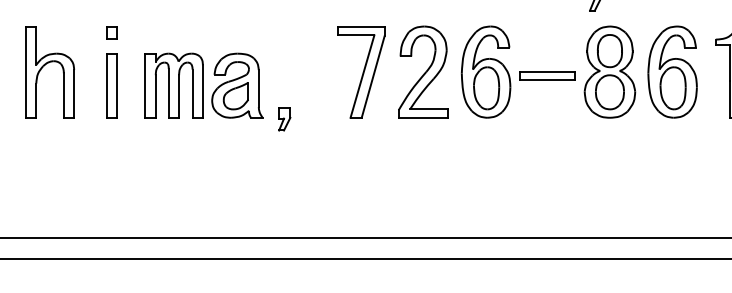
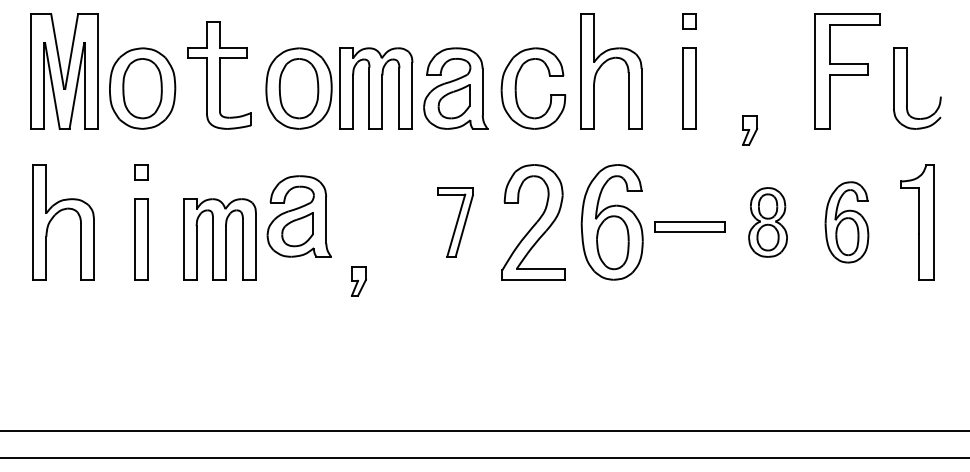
part: (361, 72) -> (455, 222), size x0.6
part: (609, 72) -> (767, 222), size x0.6
part: (672, 72) -> (846, 222), size x0.7
part: (236, 85) -> (298, 216), moved

